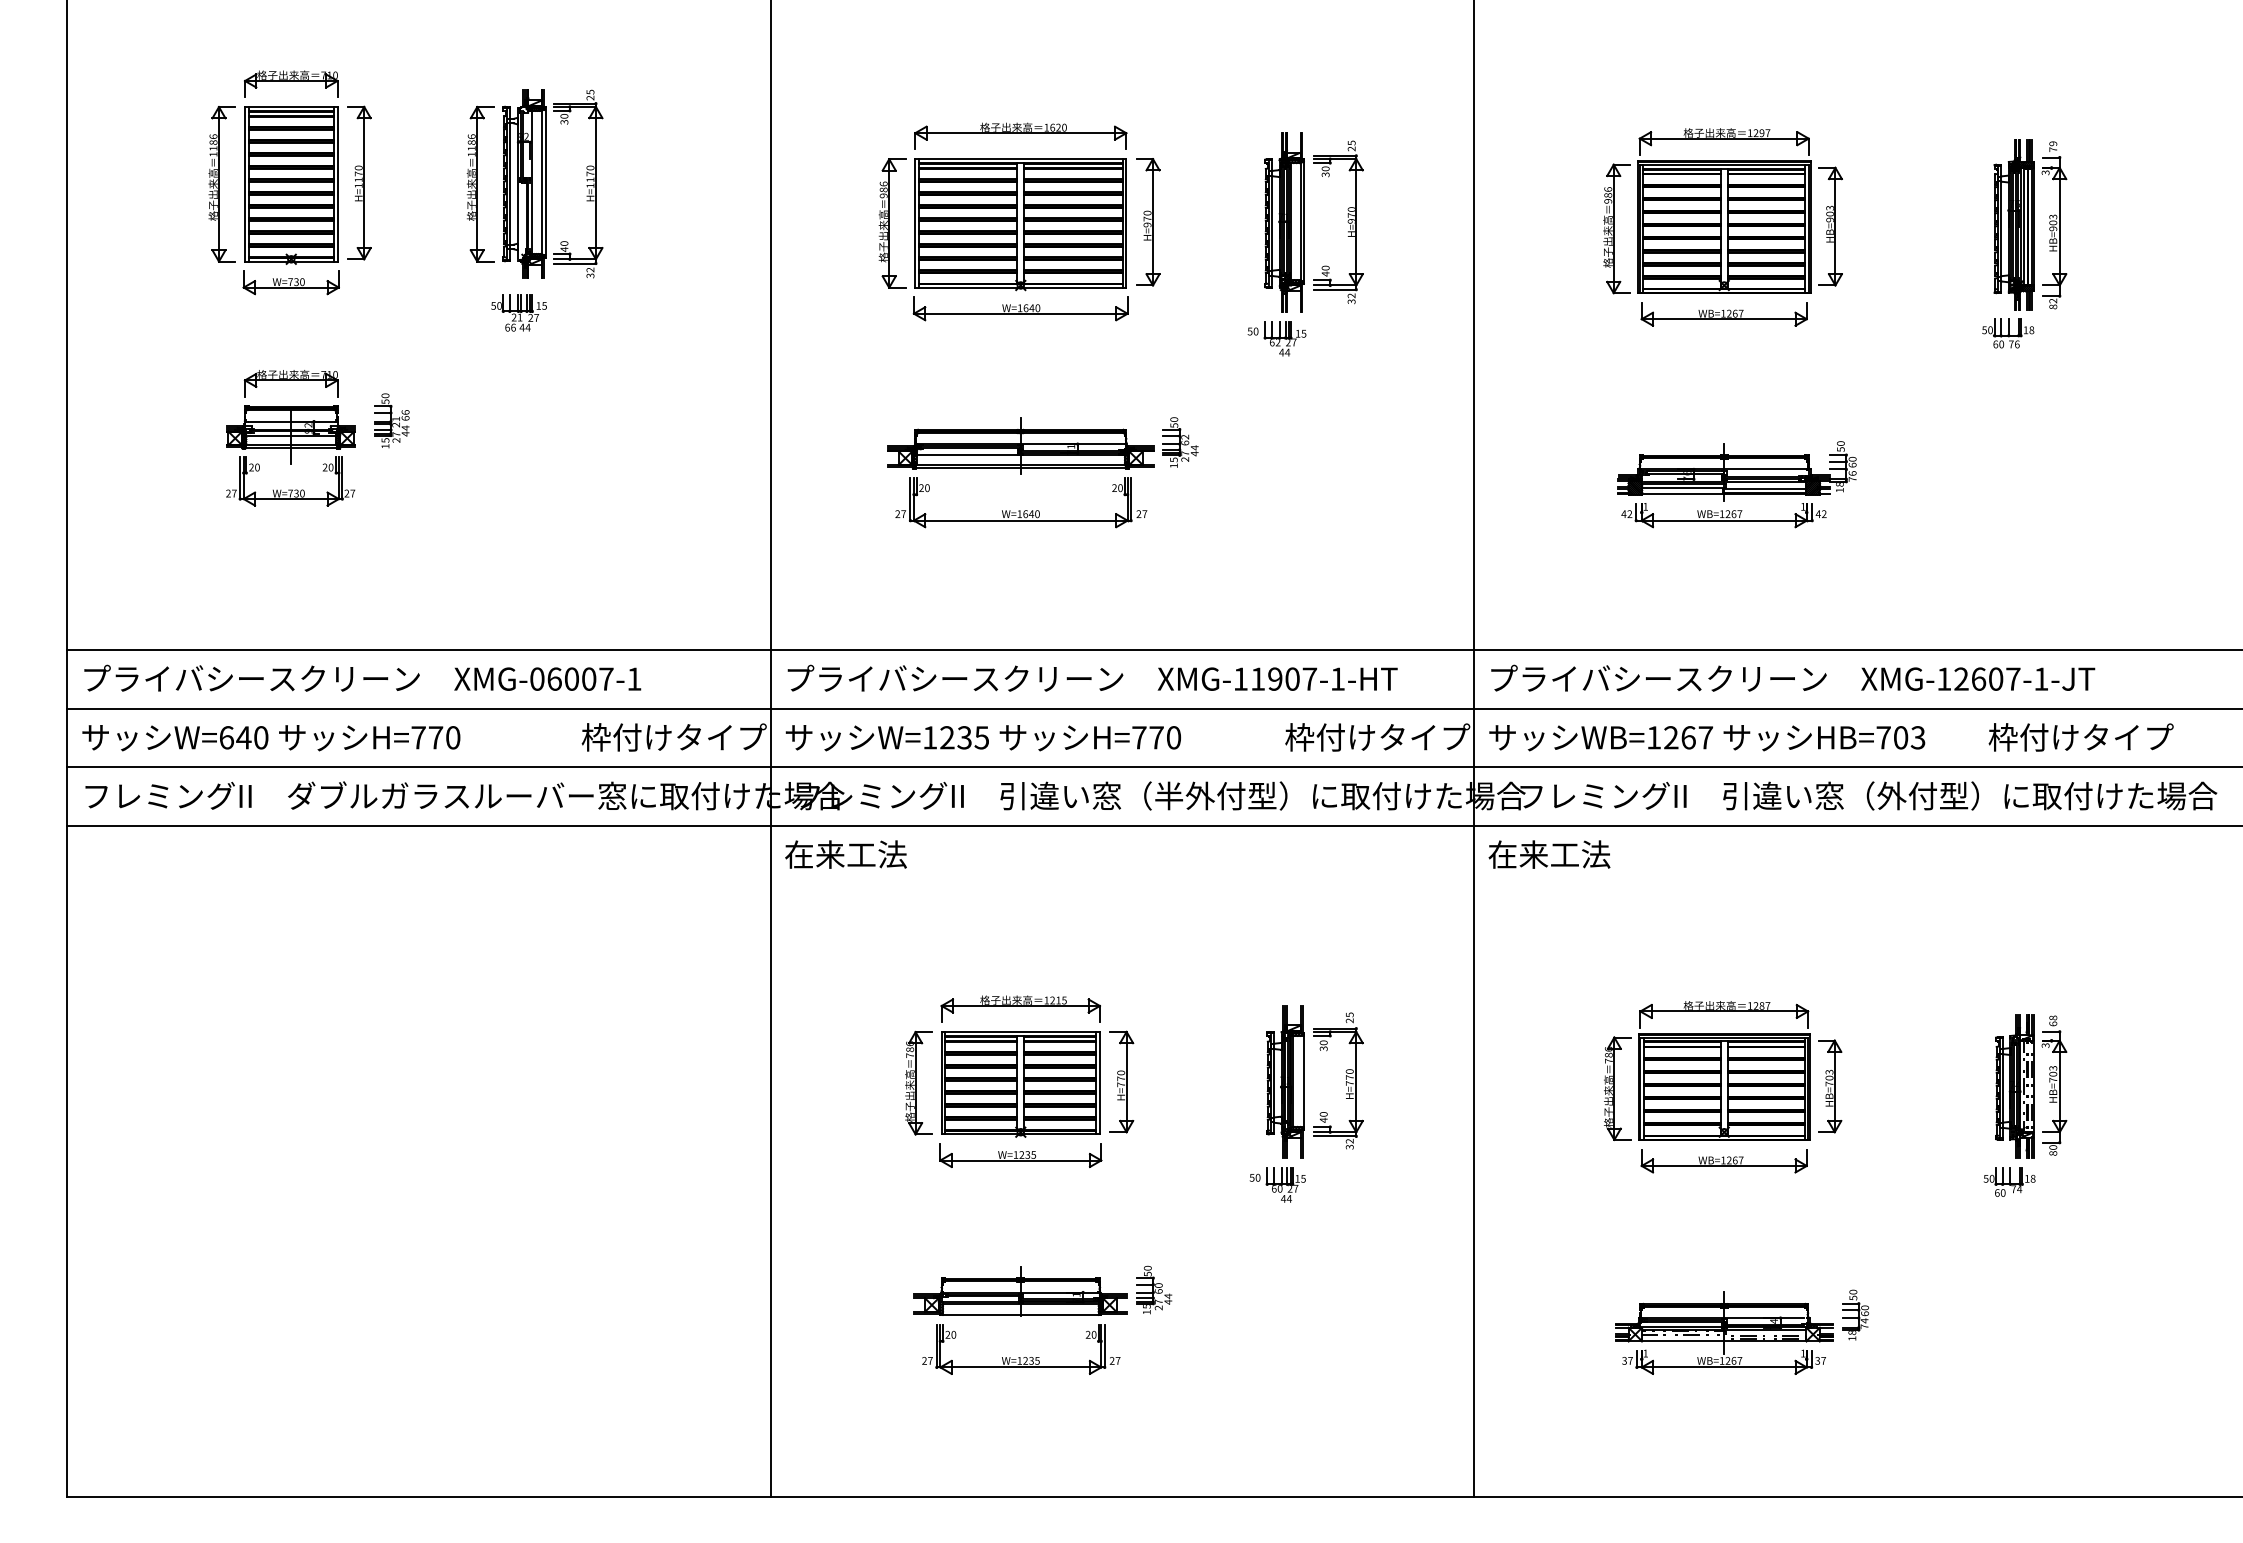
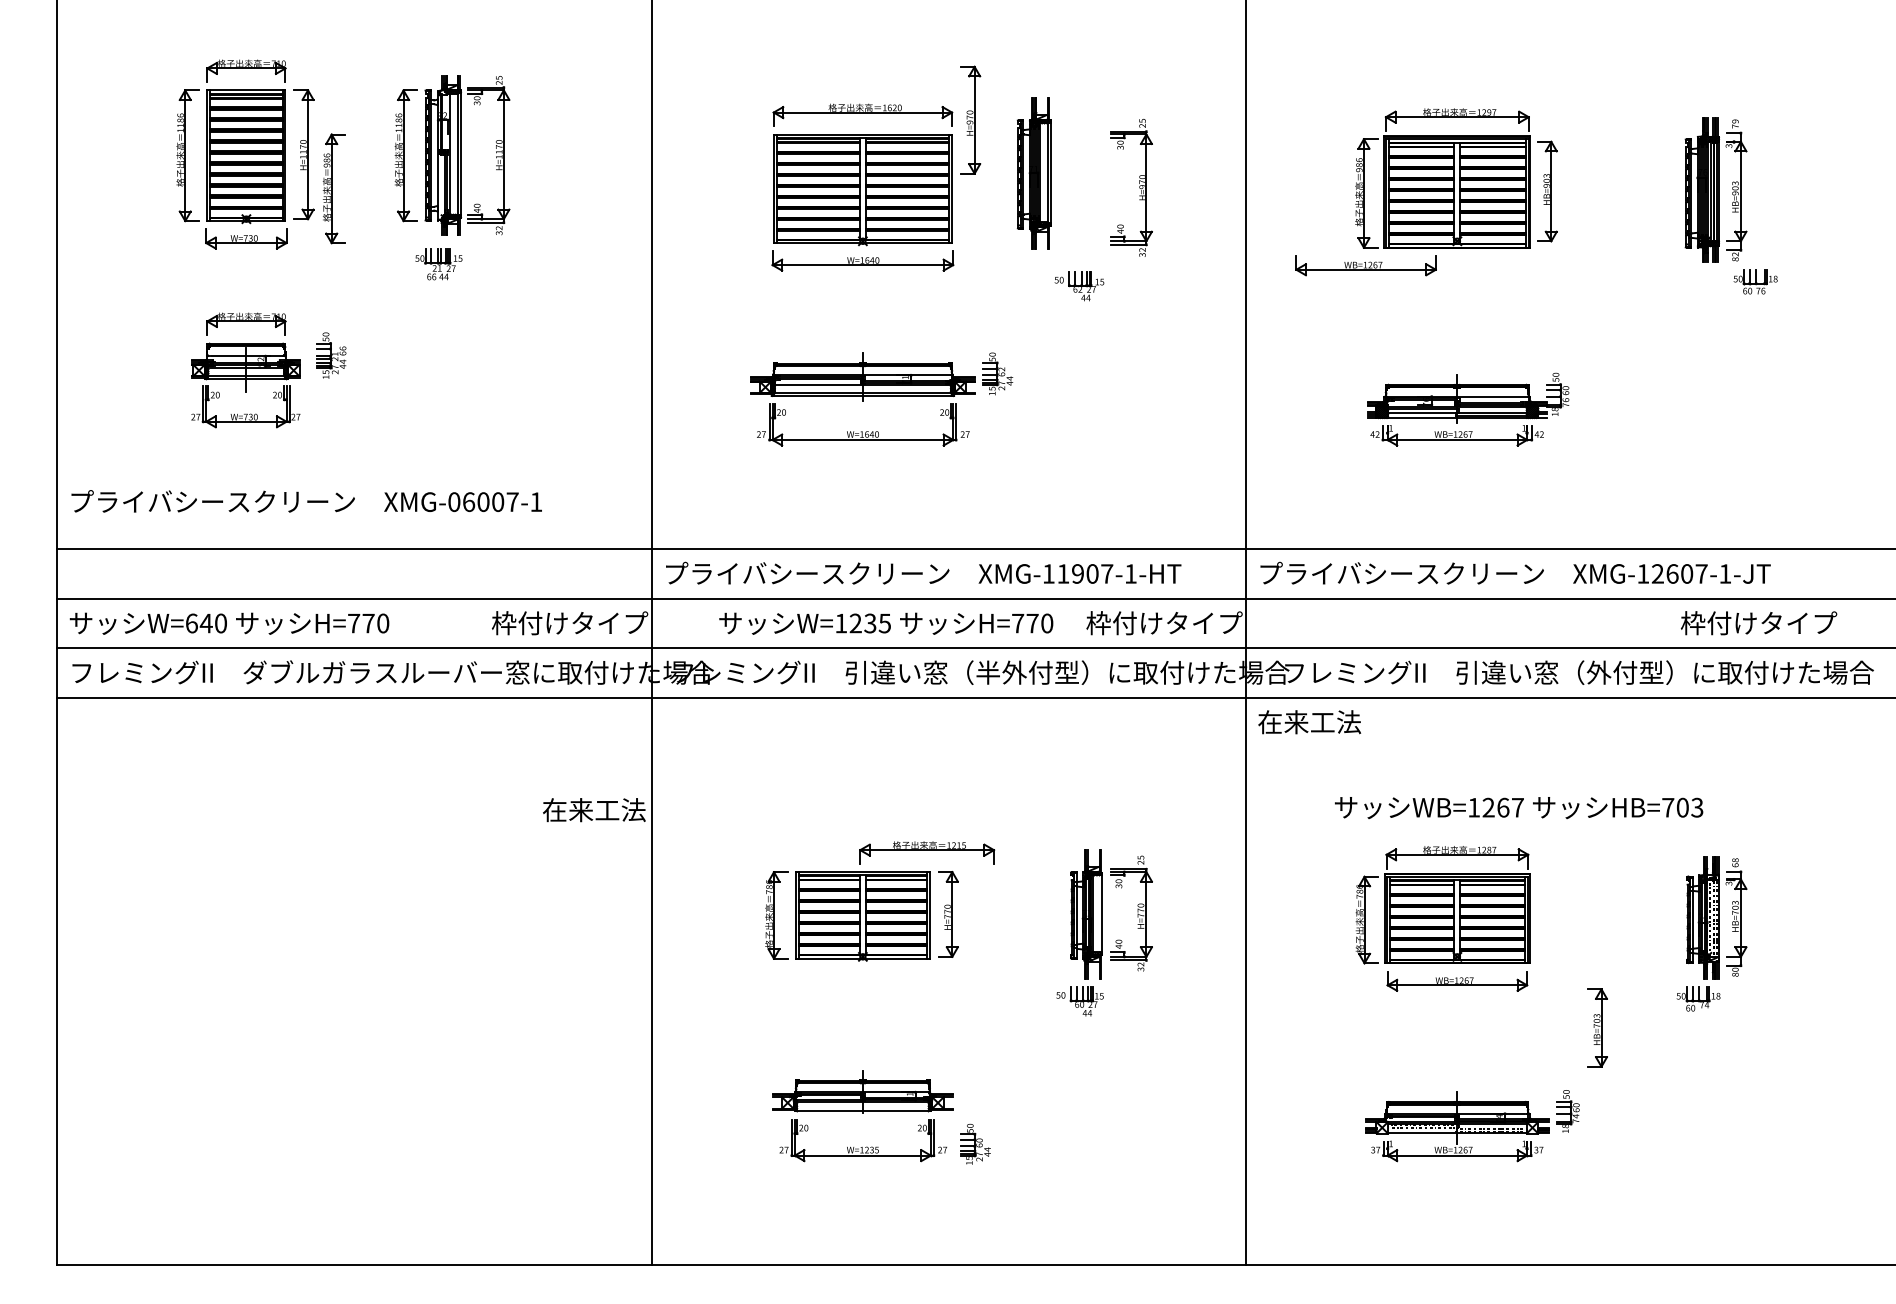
part: (1148, 222) -> (970, 120), moved
part: (1284, 222) -> (1034, 173), moved
part: (892, 223) -> (334, 188), moved
part: (1723, 314) -> (1365, 265), moved
part: (2008, 333) -> (1755, 281), moved
text: (362, 677) -> (306, 500), moved
text: (982, 738) -> (885, 624), moved
text: (1707, 738) -> (1519, 808), moved
text: (845, 854) -> (593, 810), moved
part: (1020, 1008) -> (926, 852), moved
part: (1830, 1086) -> (1597, 1028), moved
part: (1020, 1155) -> (862, 976), removed
part: (1154, 1289) -> (975, 1143), moved

